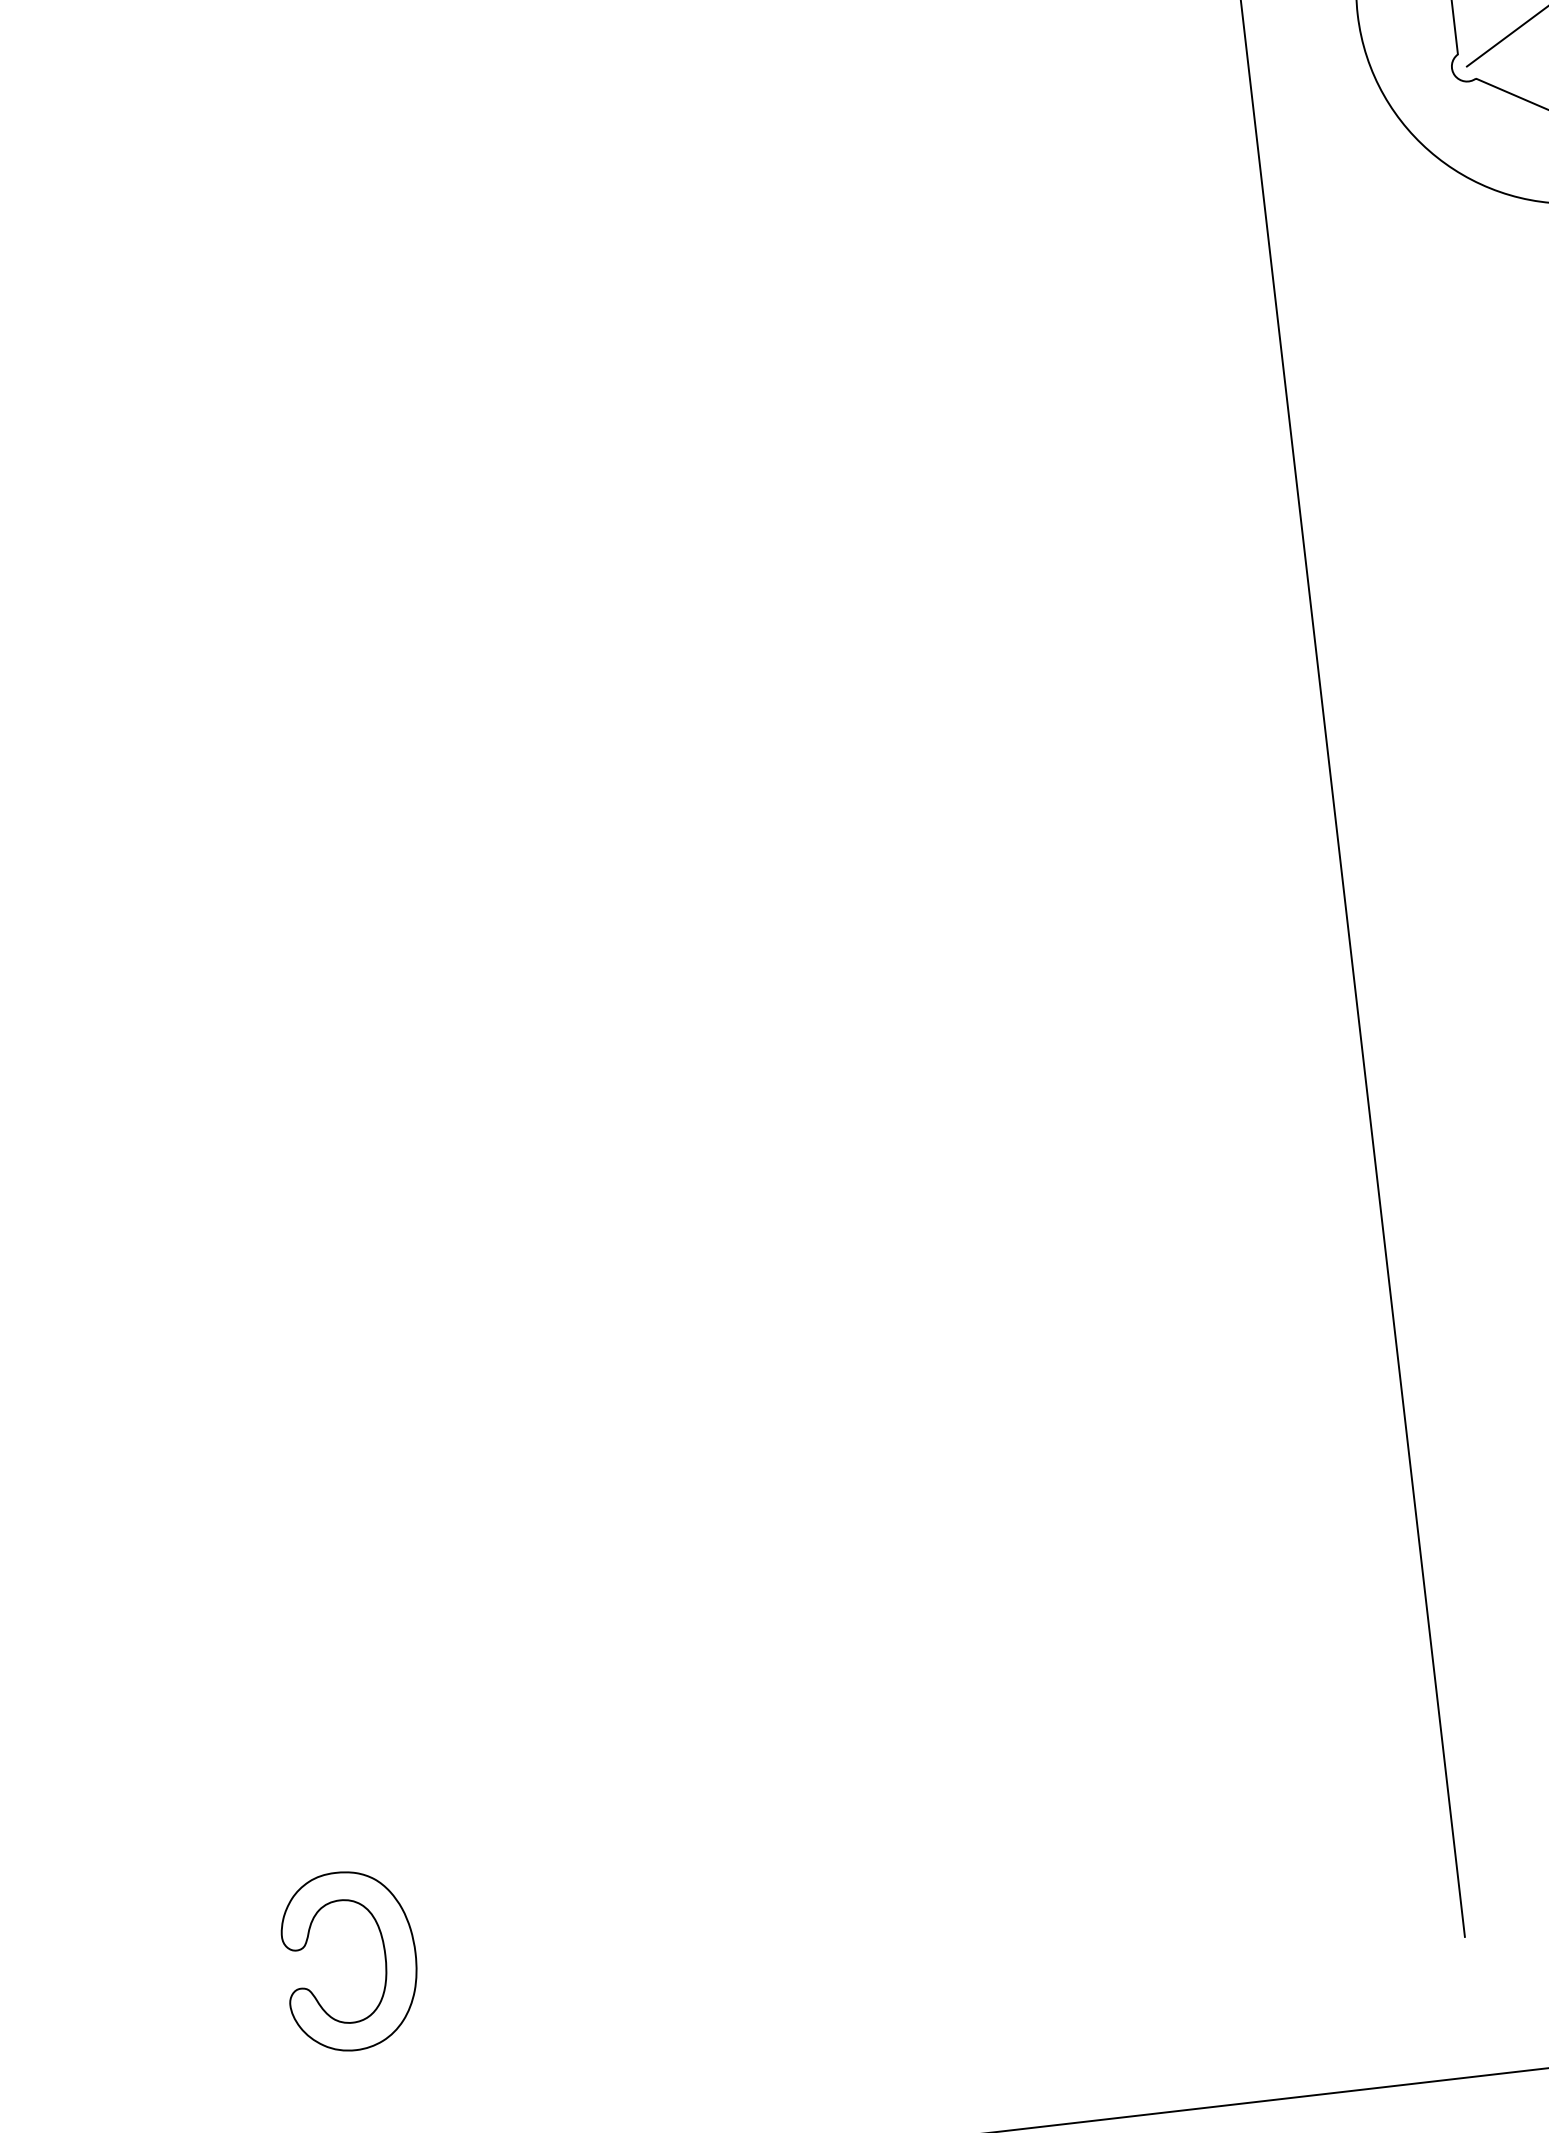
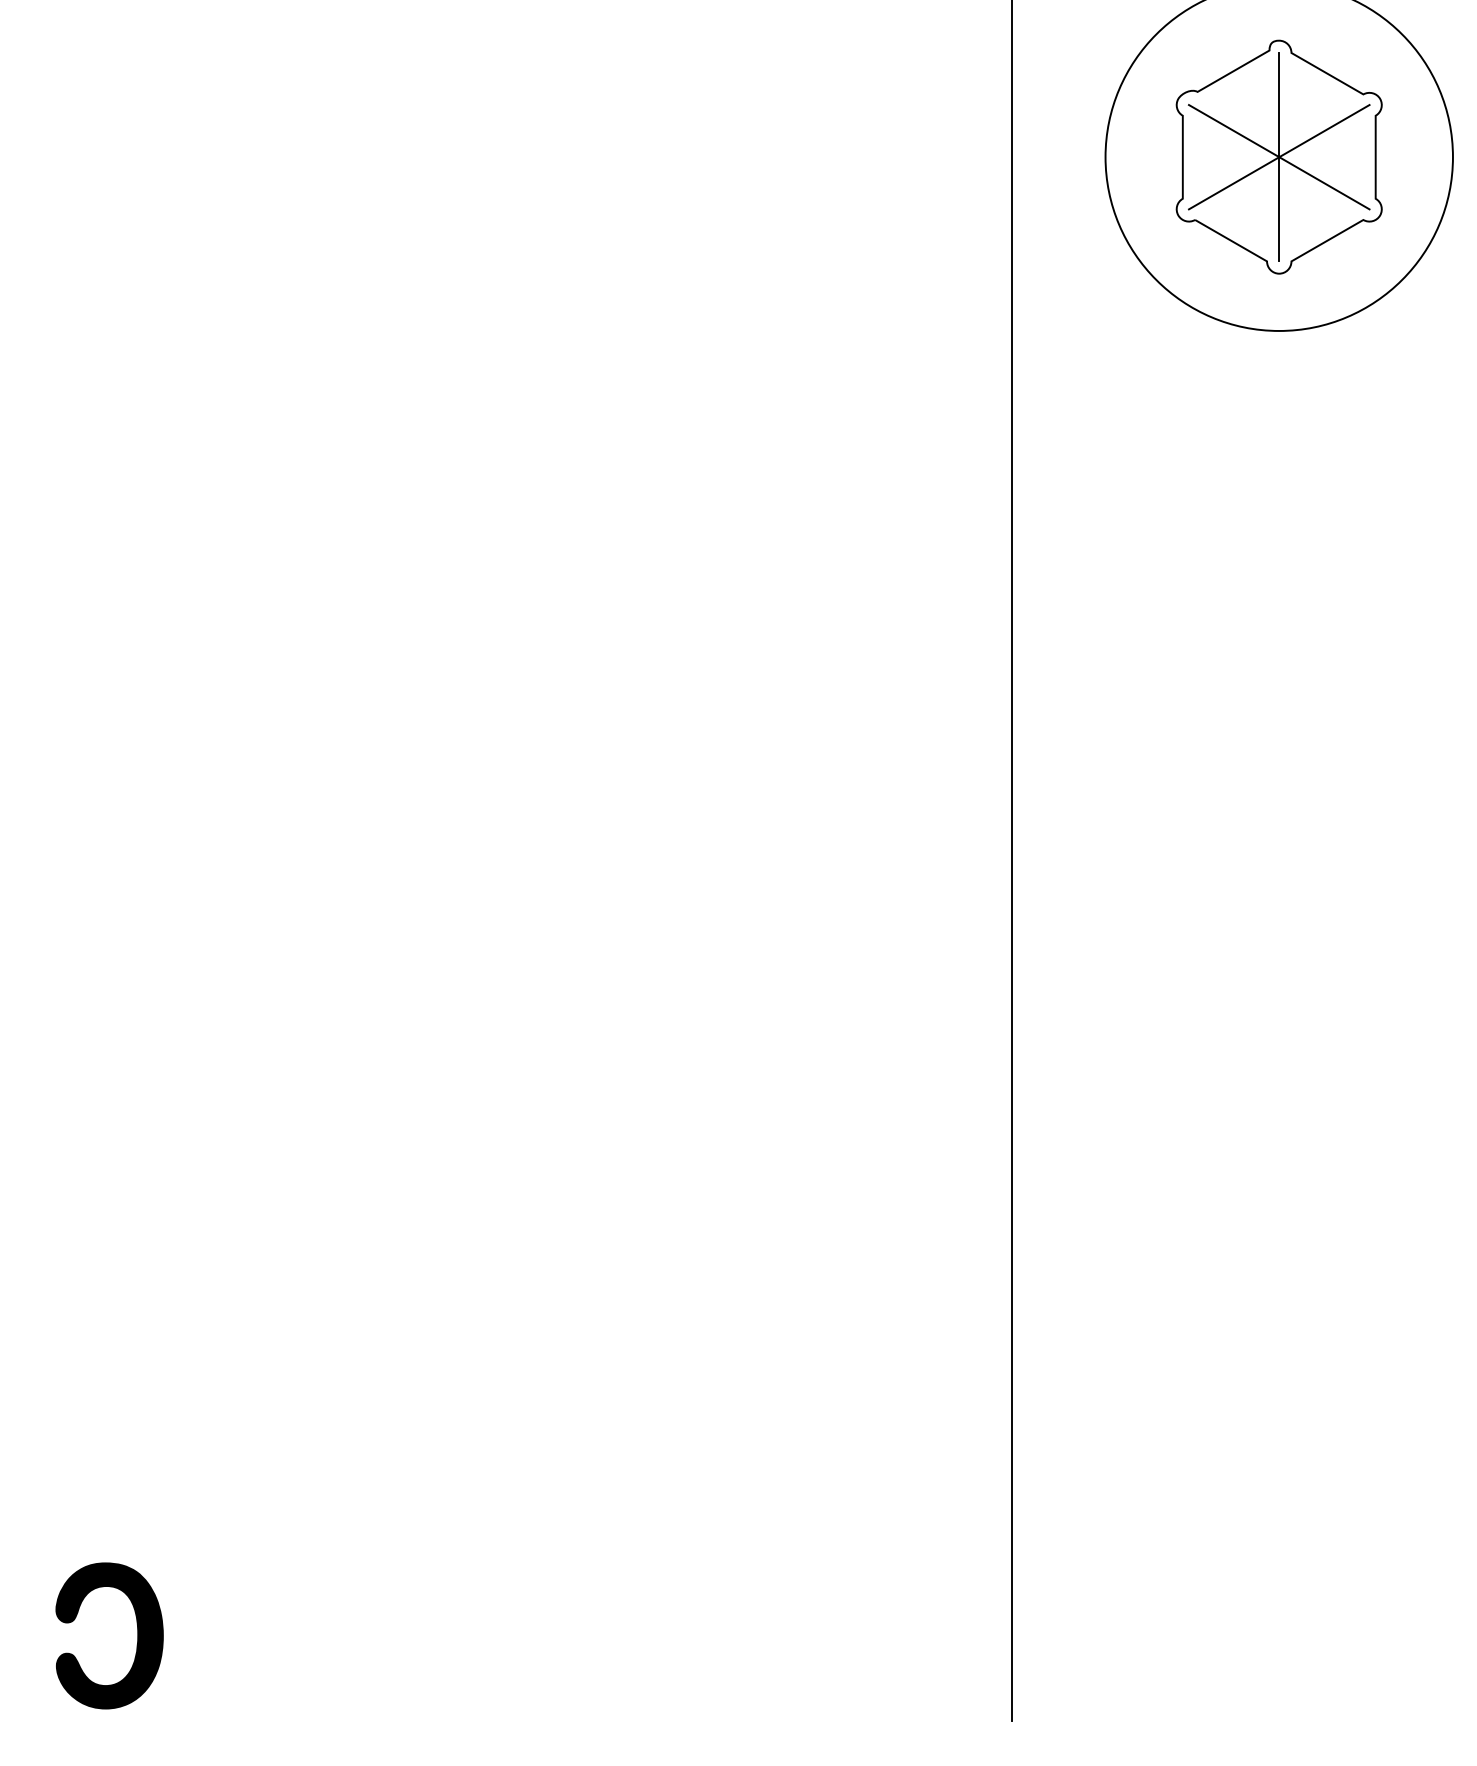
fill: (350, 1960) -> (109, 1635), added

